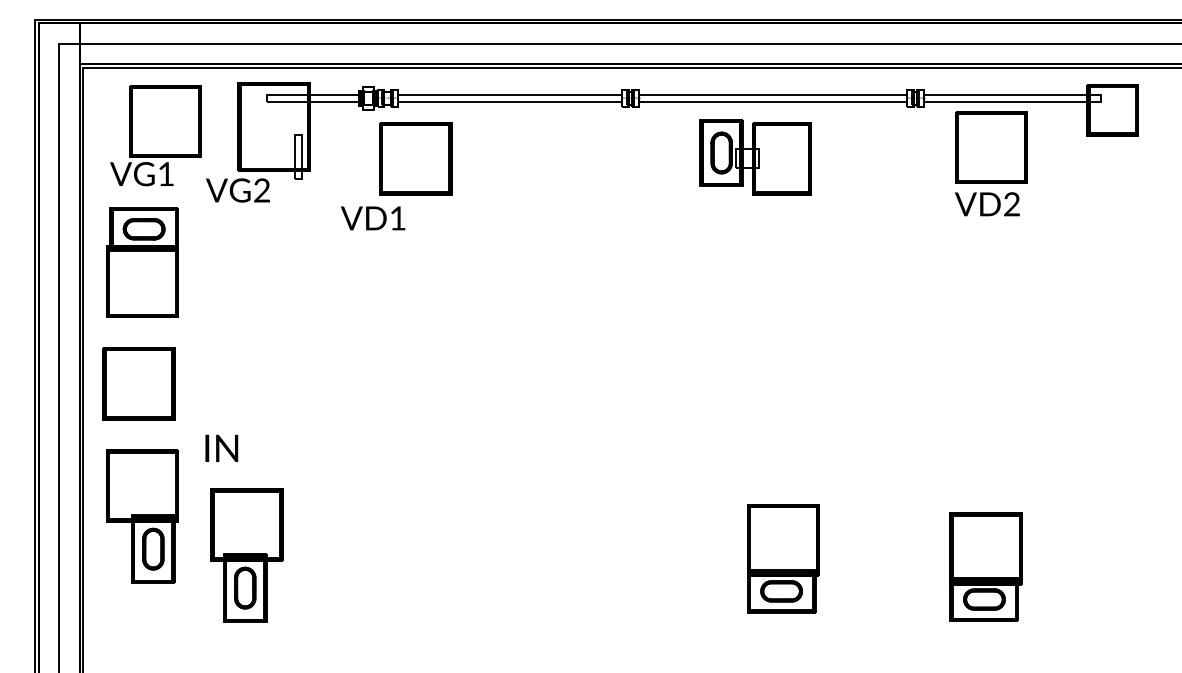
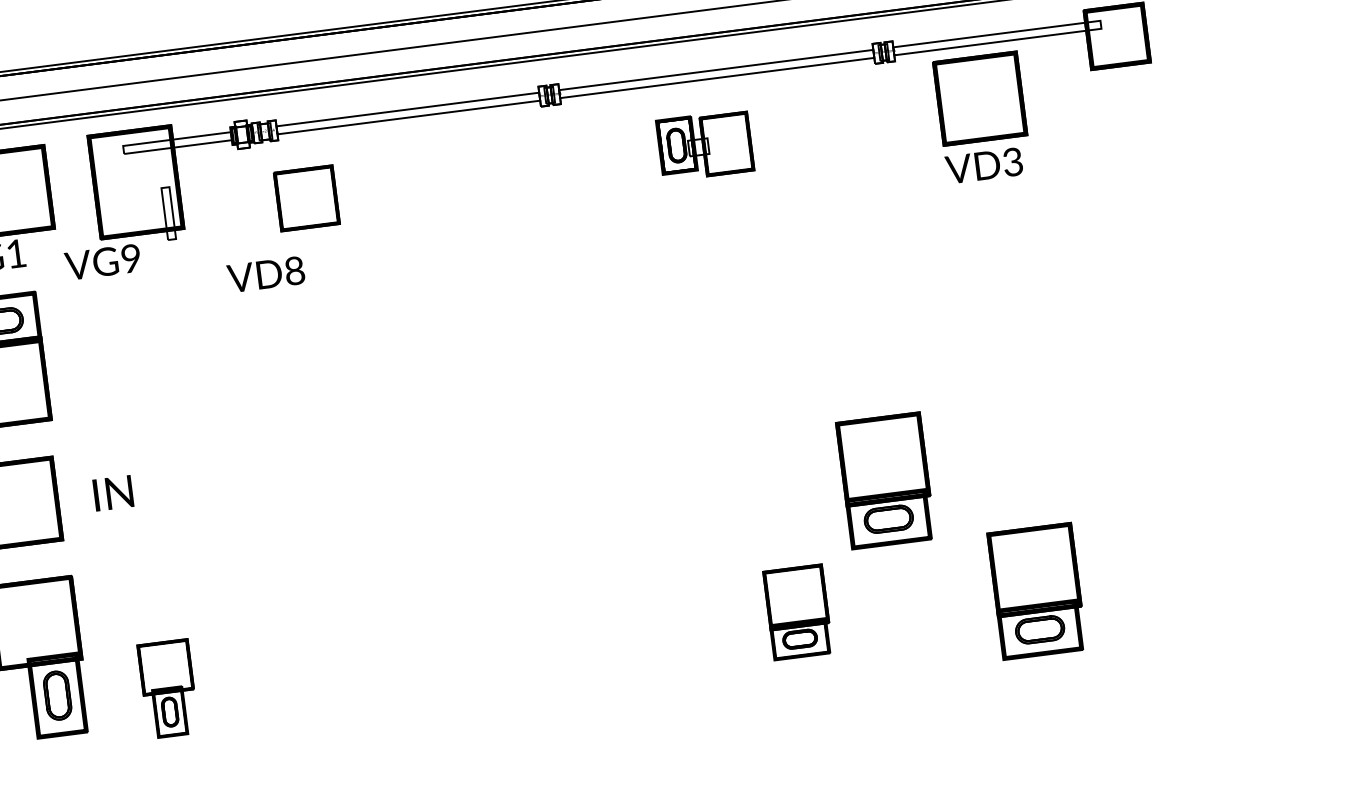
part: (755, 157) -> (705, 145), size x0.7
part: (415, 158) -> (306, 197), size x0.7
text: (261, 190) -> (130, 258), VG2 -> VG9
text: (1011, 206) -> (1012, 164), VD2 -> VD3
text: (397, 218) -> (294, 271), VD1 -> VD8
text: (221, 447) -> (112, 492), moved
part: (870, 457) -> (885, 480), added
part: (246, 555) -> (167, 689), size x0.6
part: (783, 558) -> (798, 611), size x0.7

